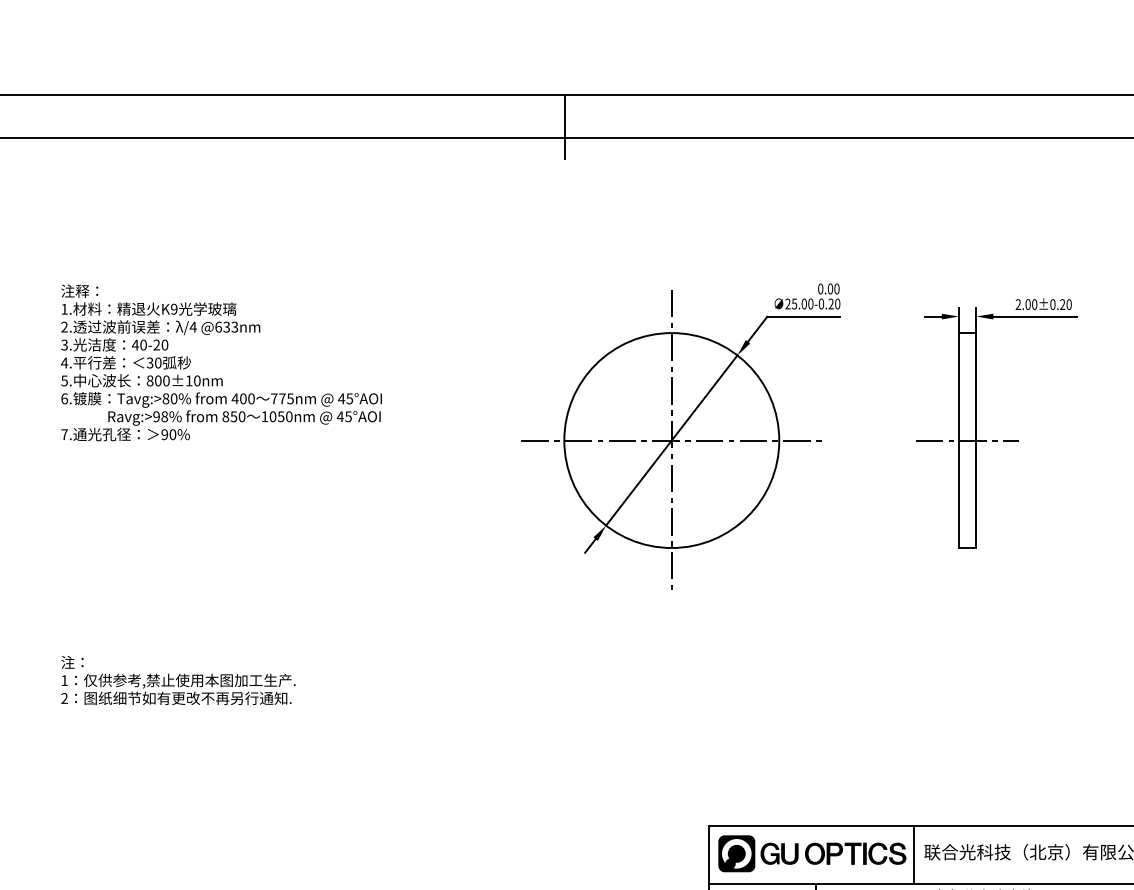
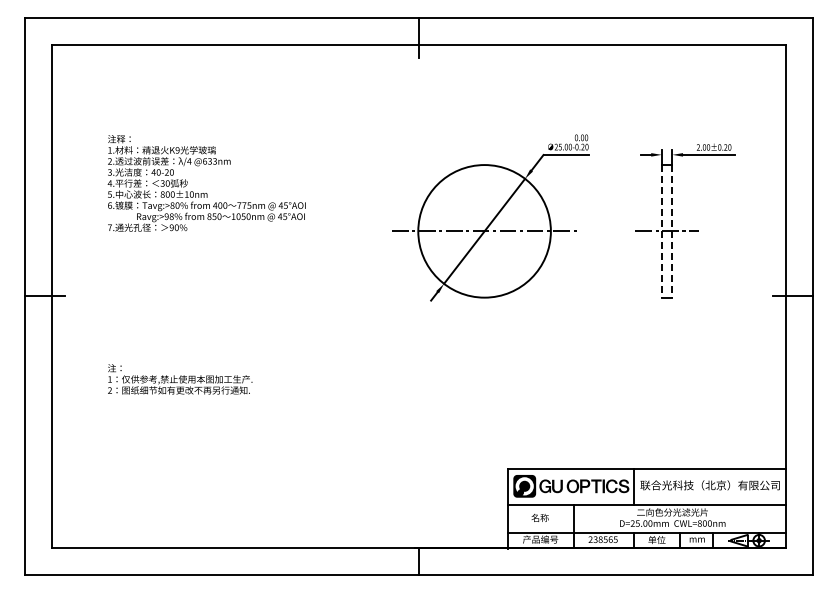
line: (671, 440) -> (484, 231), removed
line: (958, 440) -> (661, 231), solid -> dashed
line: (976, 440) -> (672, 231), solid -> dashed

